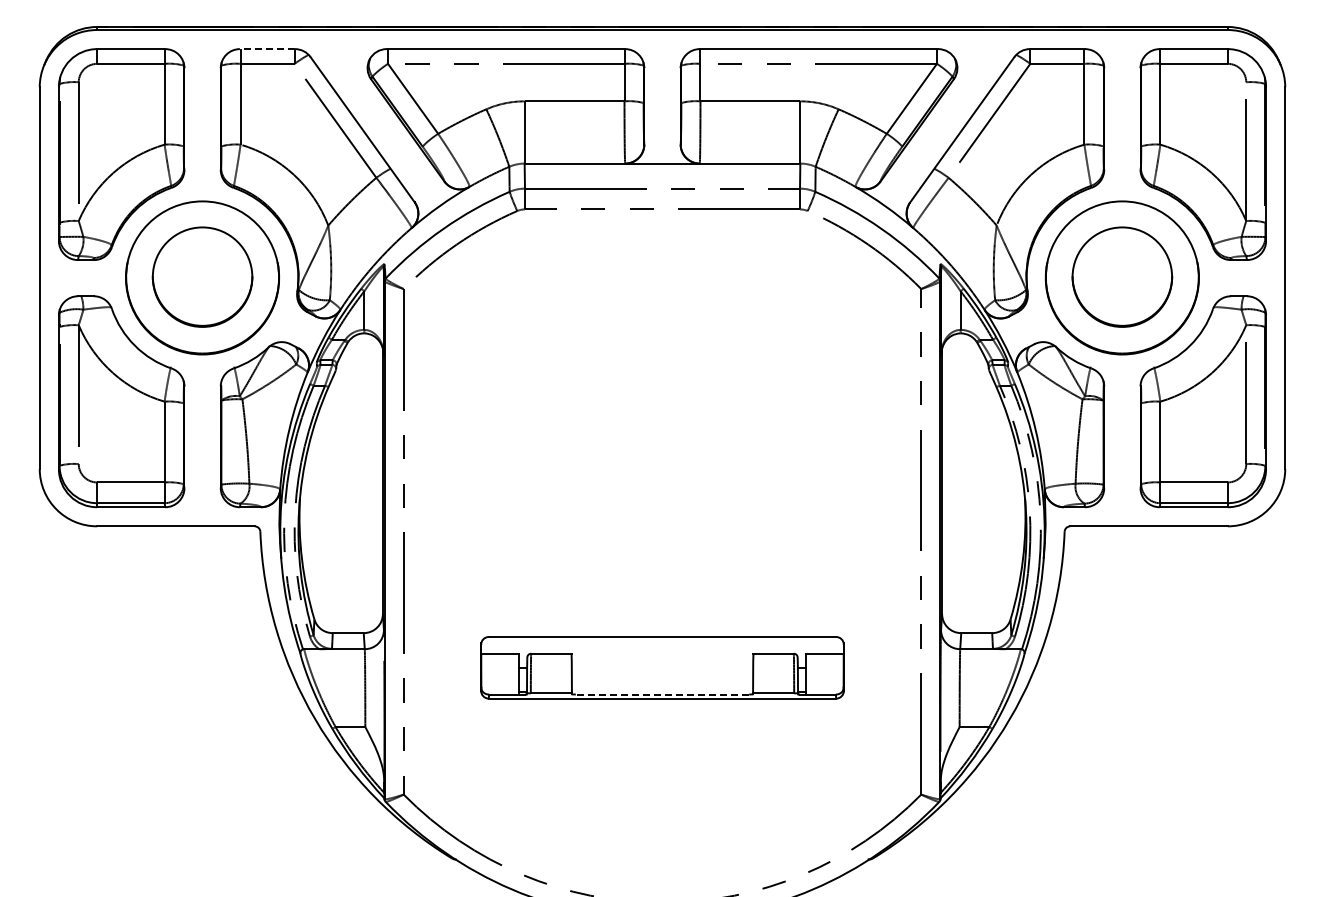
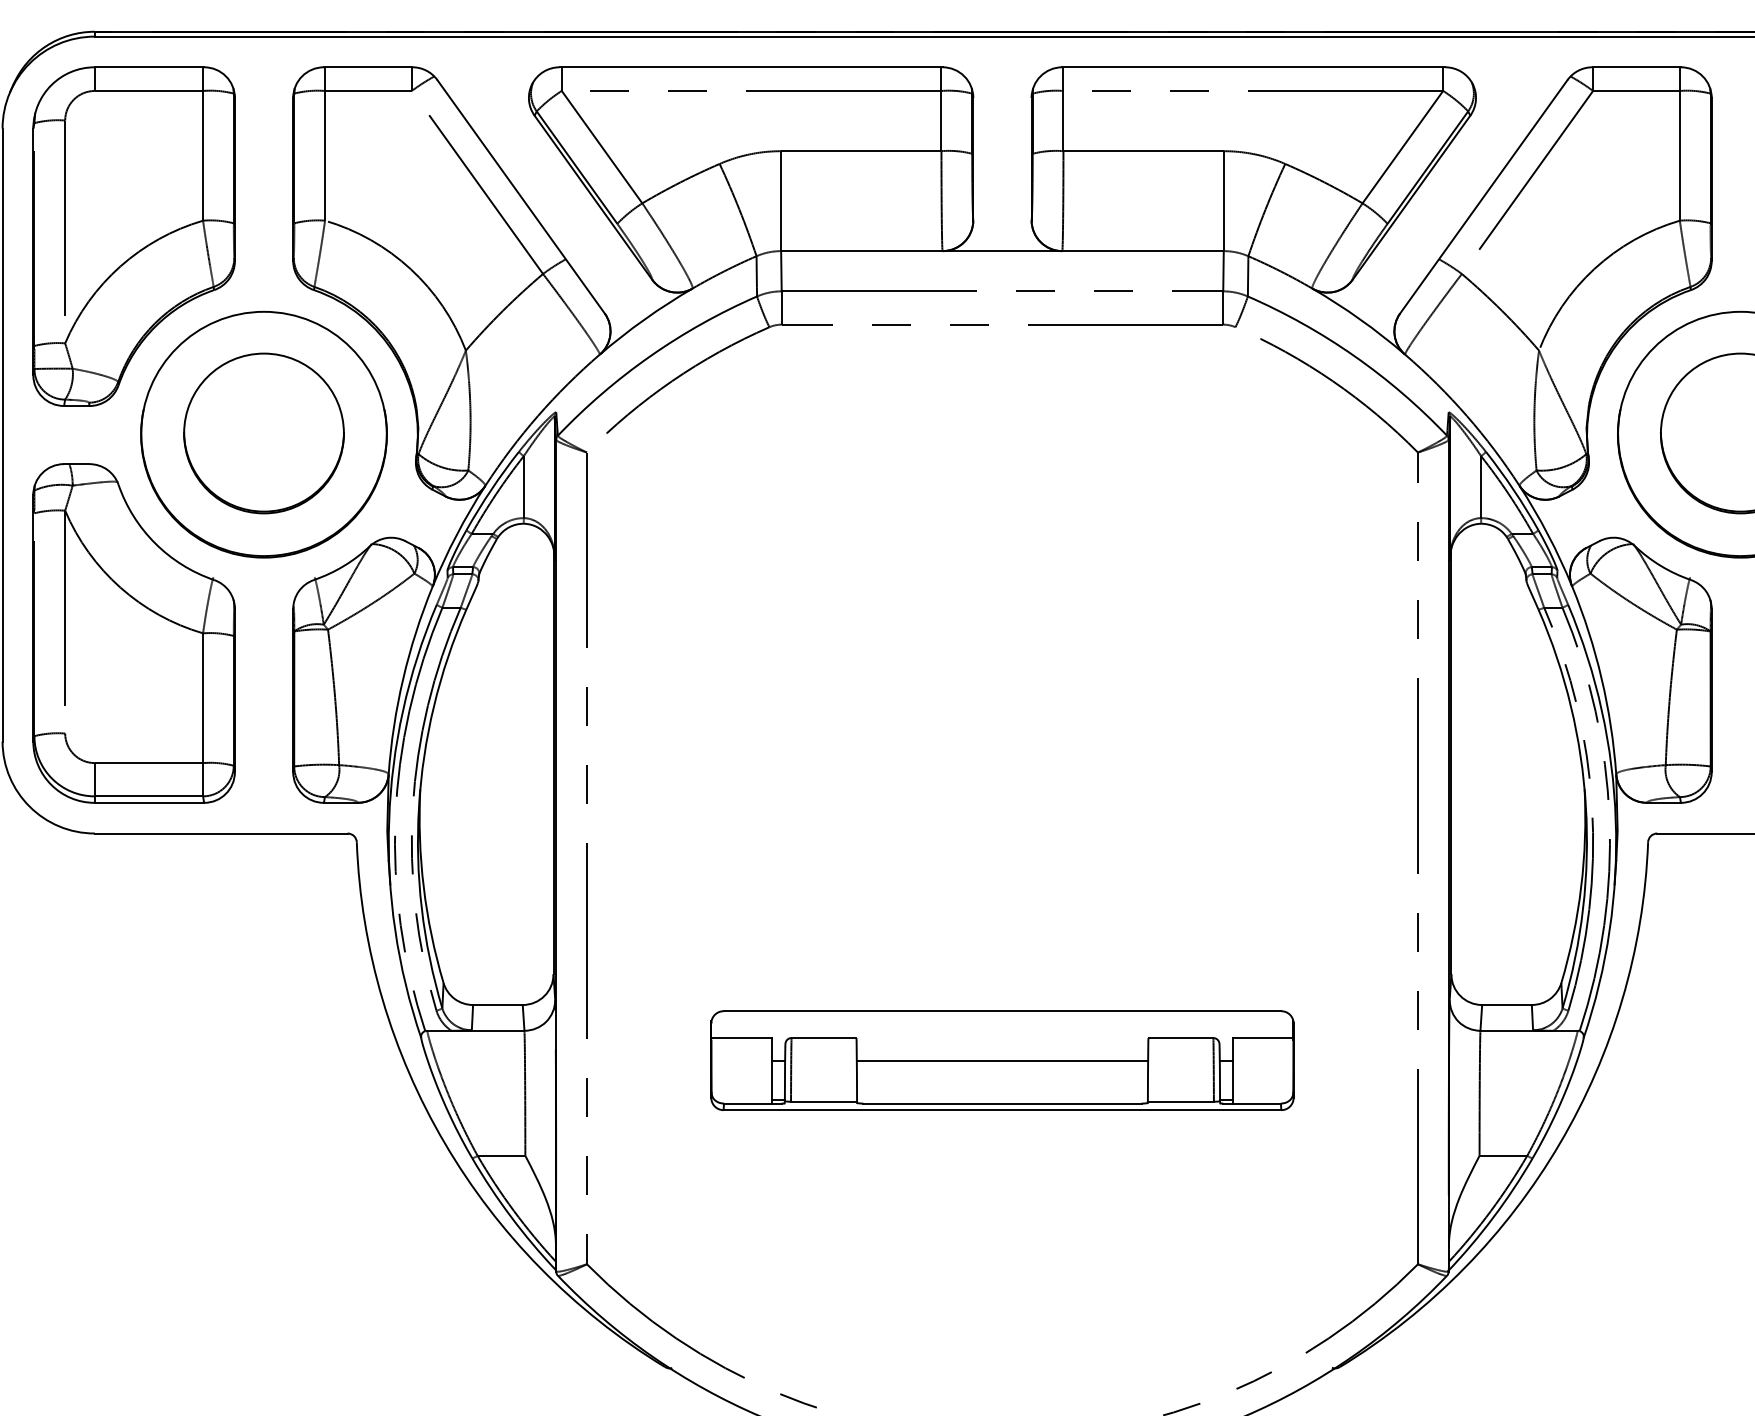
line: (267, 49) -> (368, 67), dashed -> solid
line: (662, 668) -> (1002, 1061), added
line: (662, 694) -> (1002, 1103), dashed -> solid

